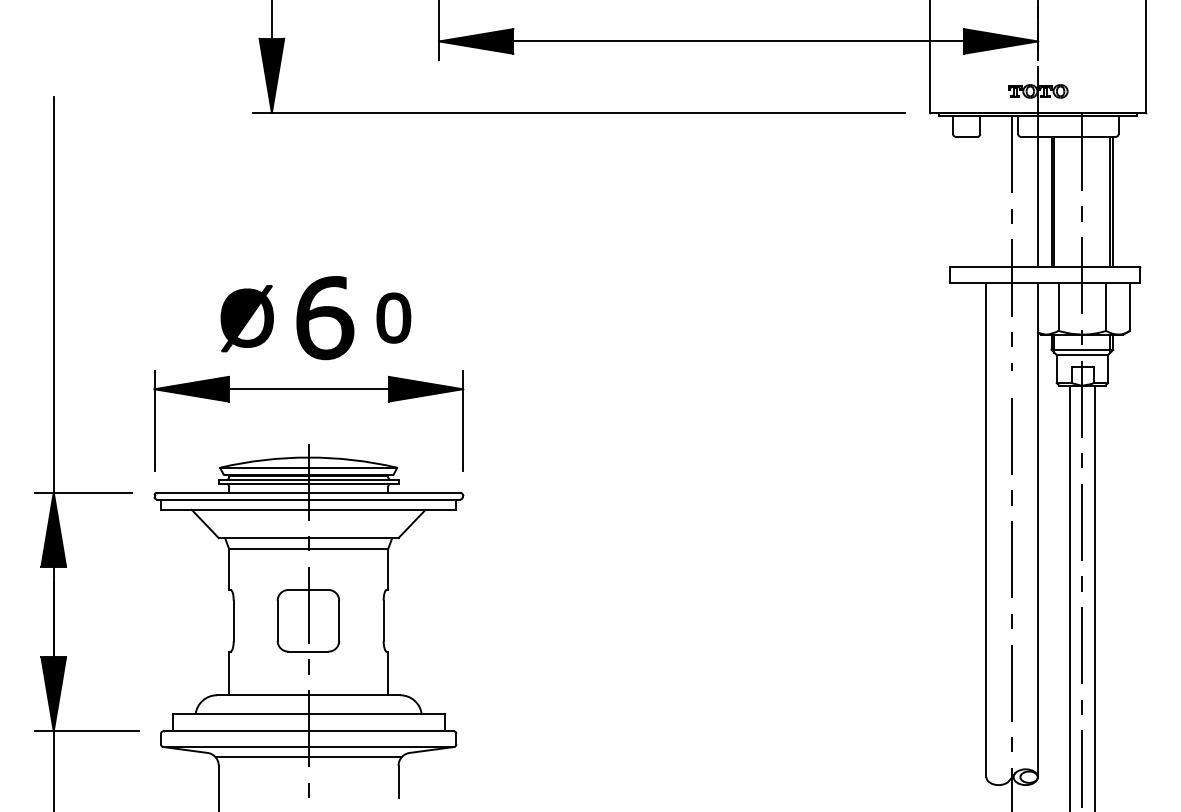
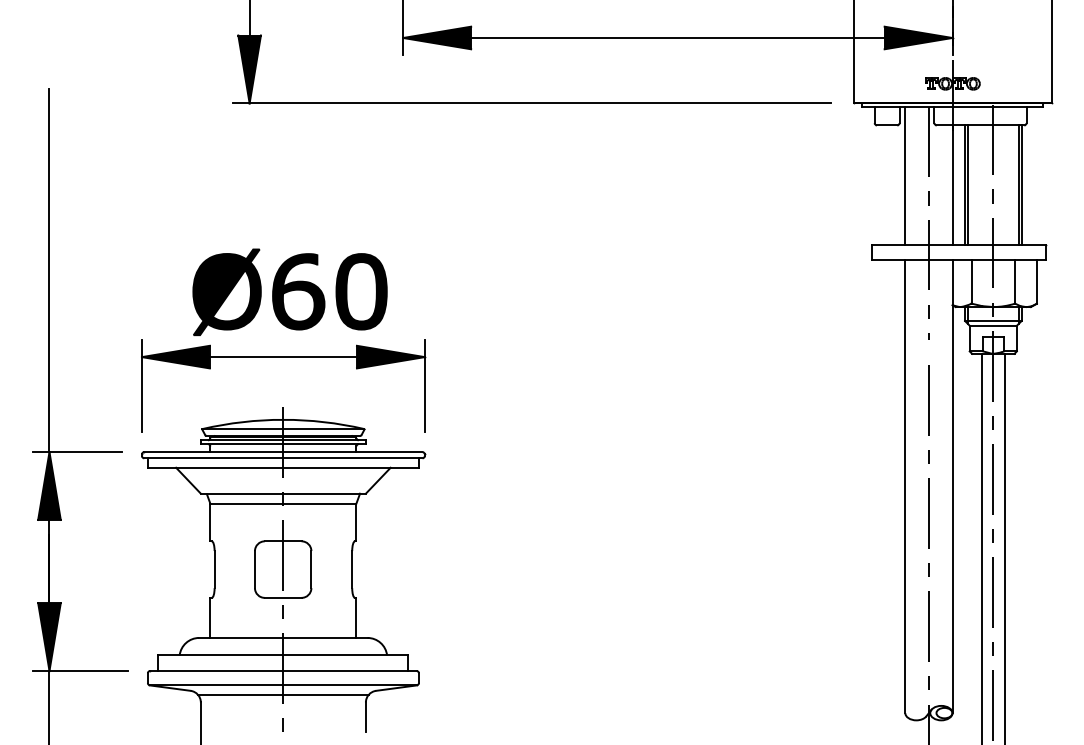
line: (986, 191) -> (905, 175), added
part: (393, 317) -> (361, 291), size x1.67
part: (246, 318) -> (226, 292), size x1.43

